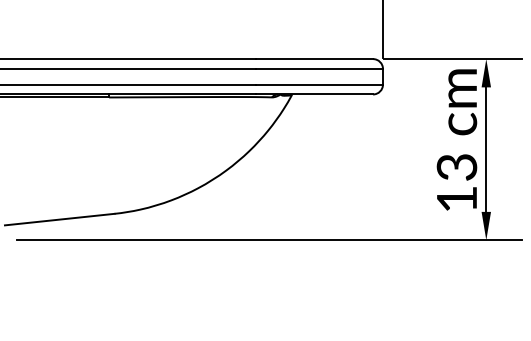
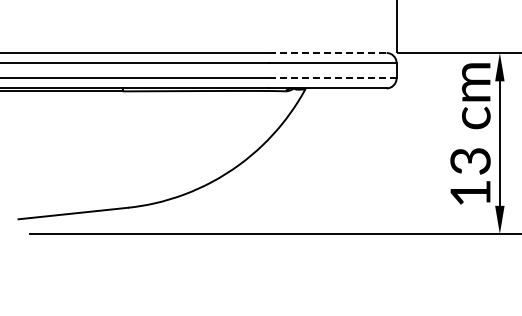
line: (314, 59) -> (328, 53), solid -> dashed
line: (319, 84) -> (333, 78), solid -> dashed

